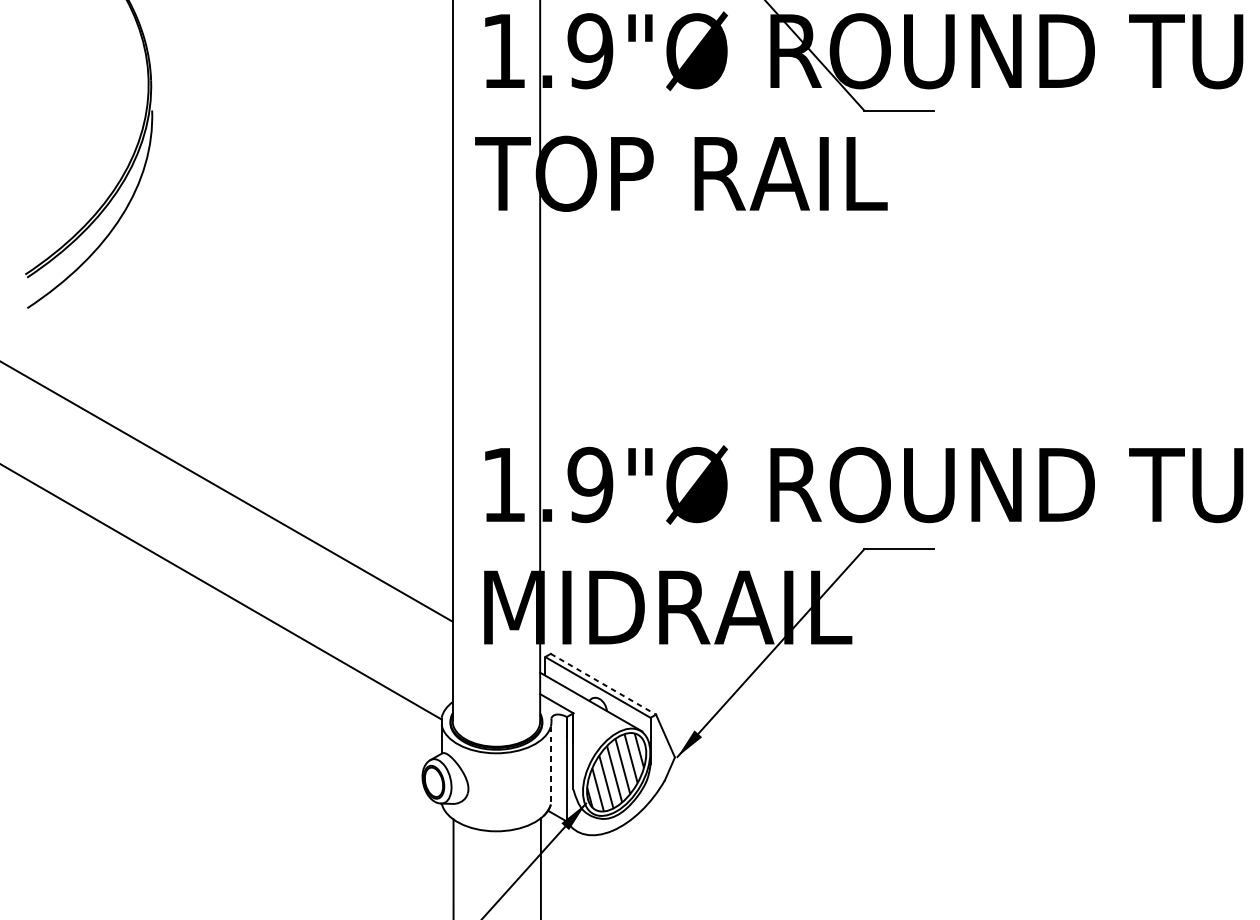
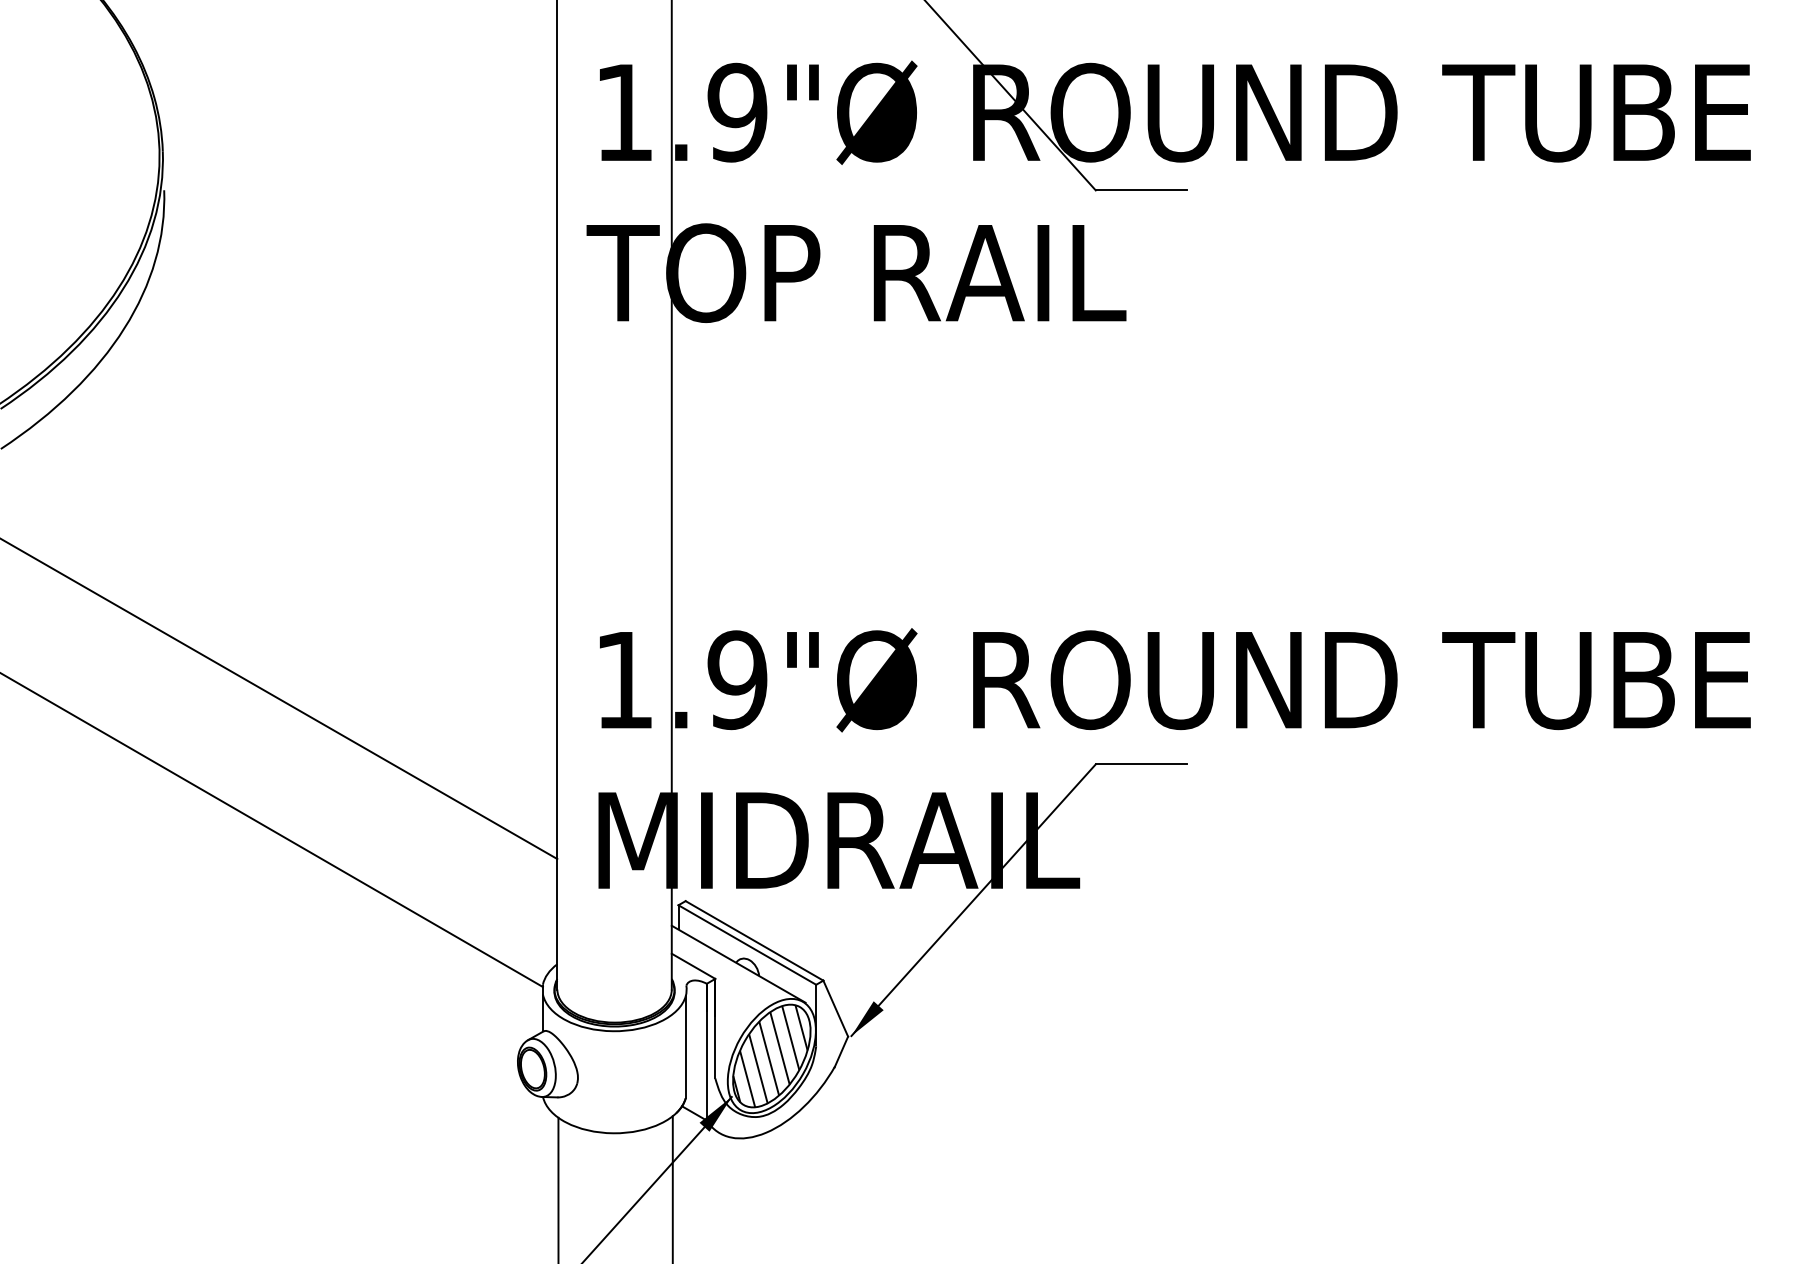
line: (603, 683) -> (754, 940), dashed -> solid
line: (550, 765) -> (685, 1047), dashed -> solid

